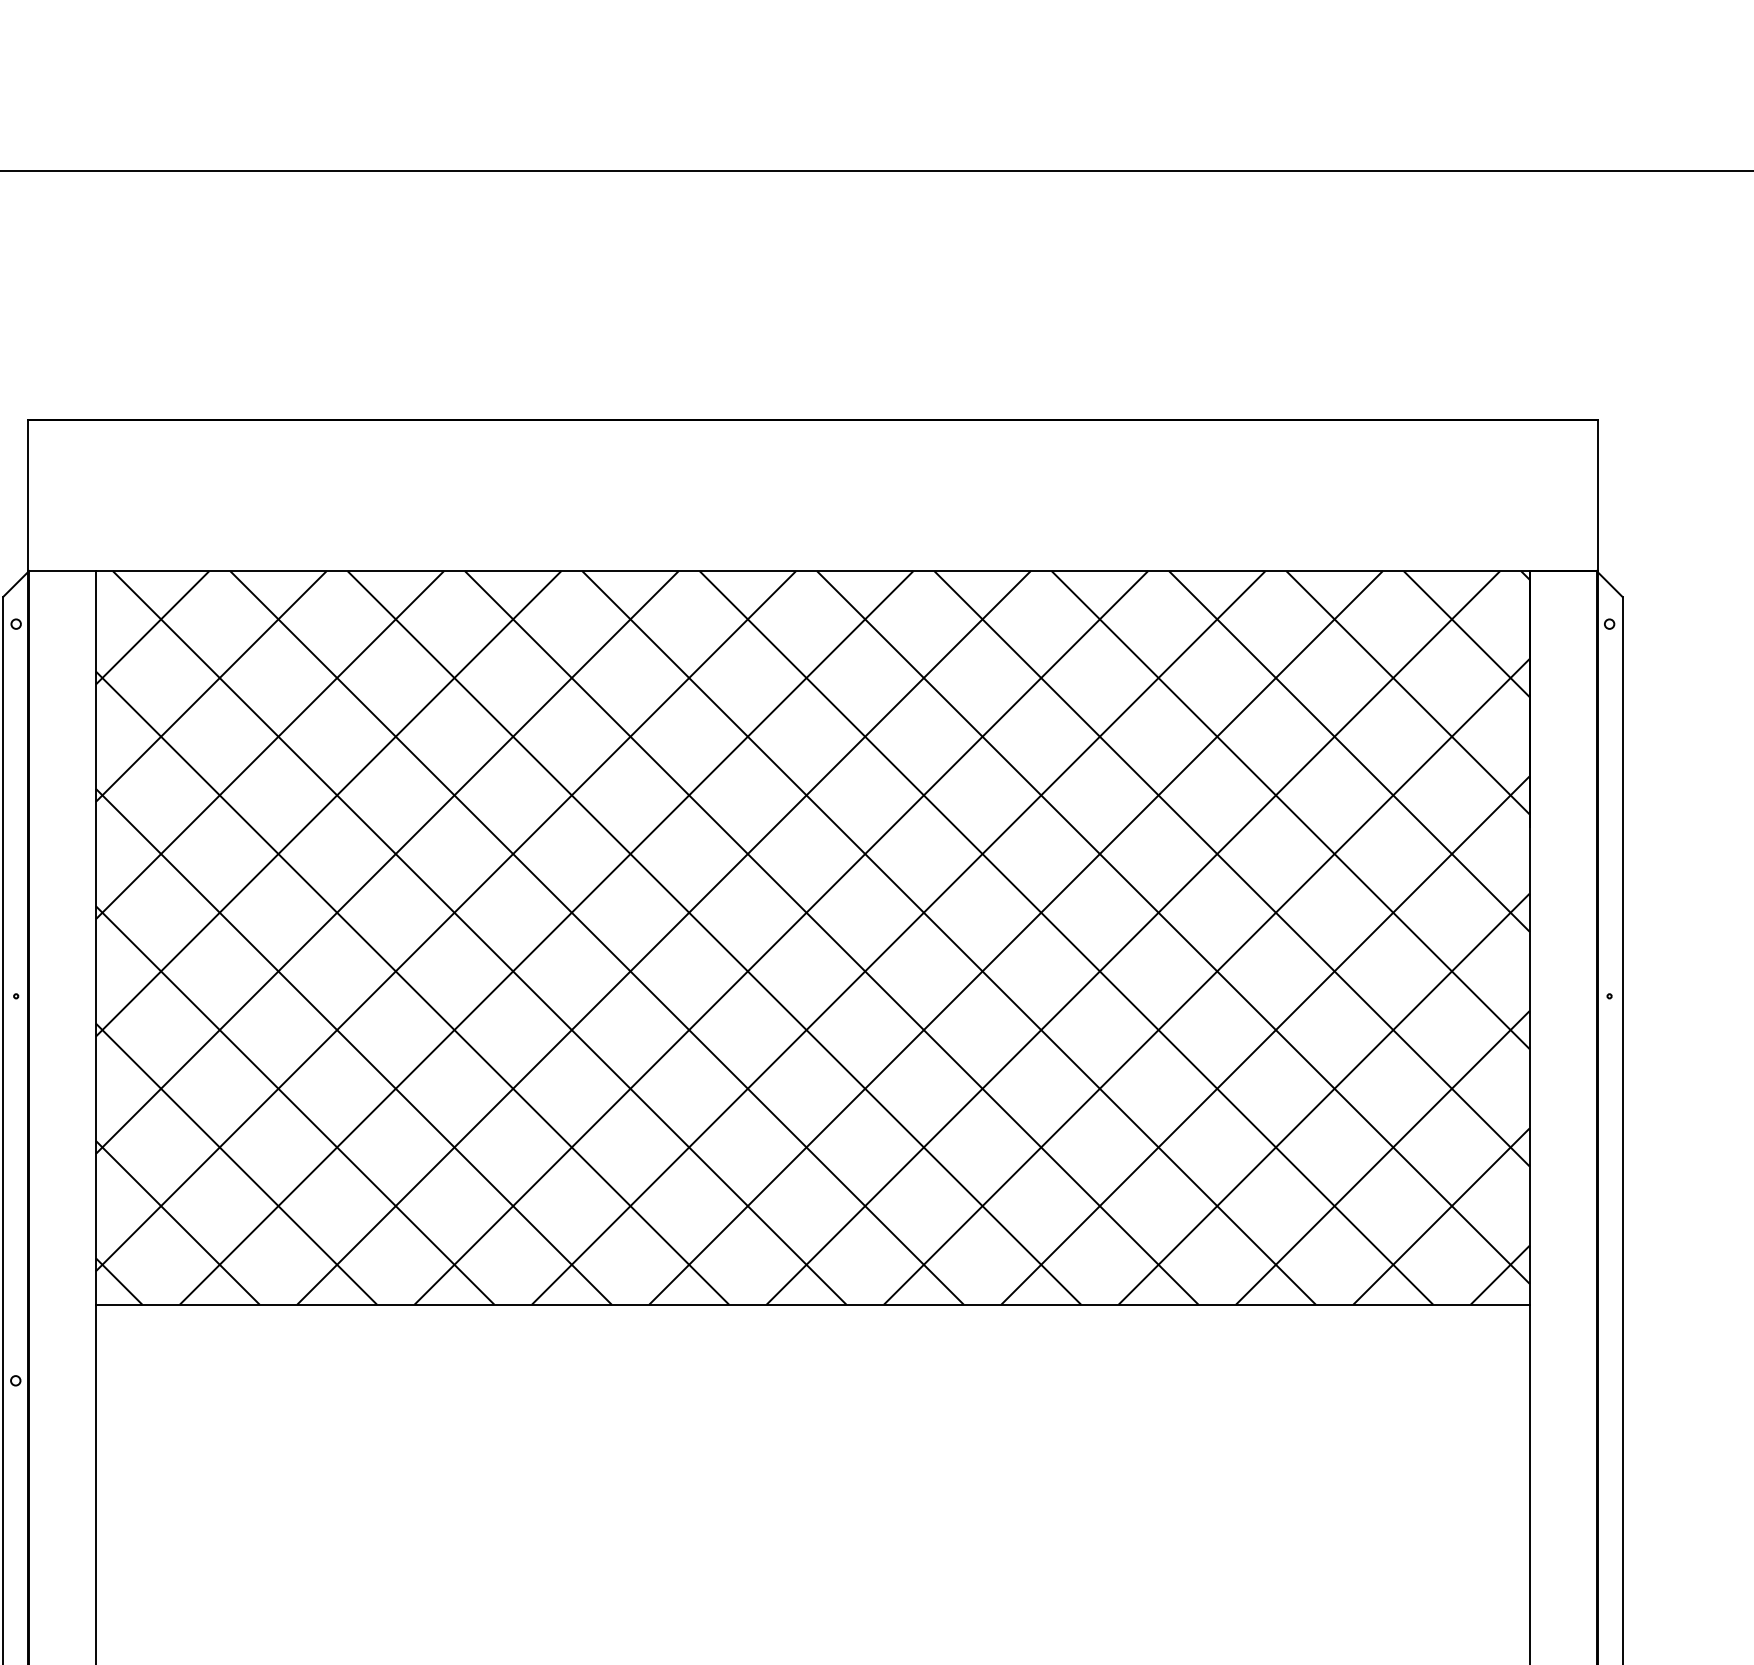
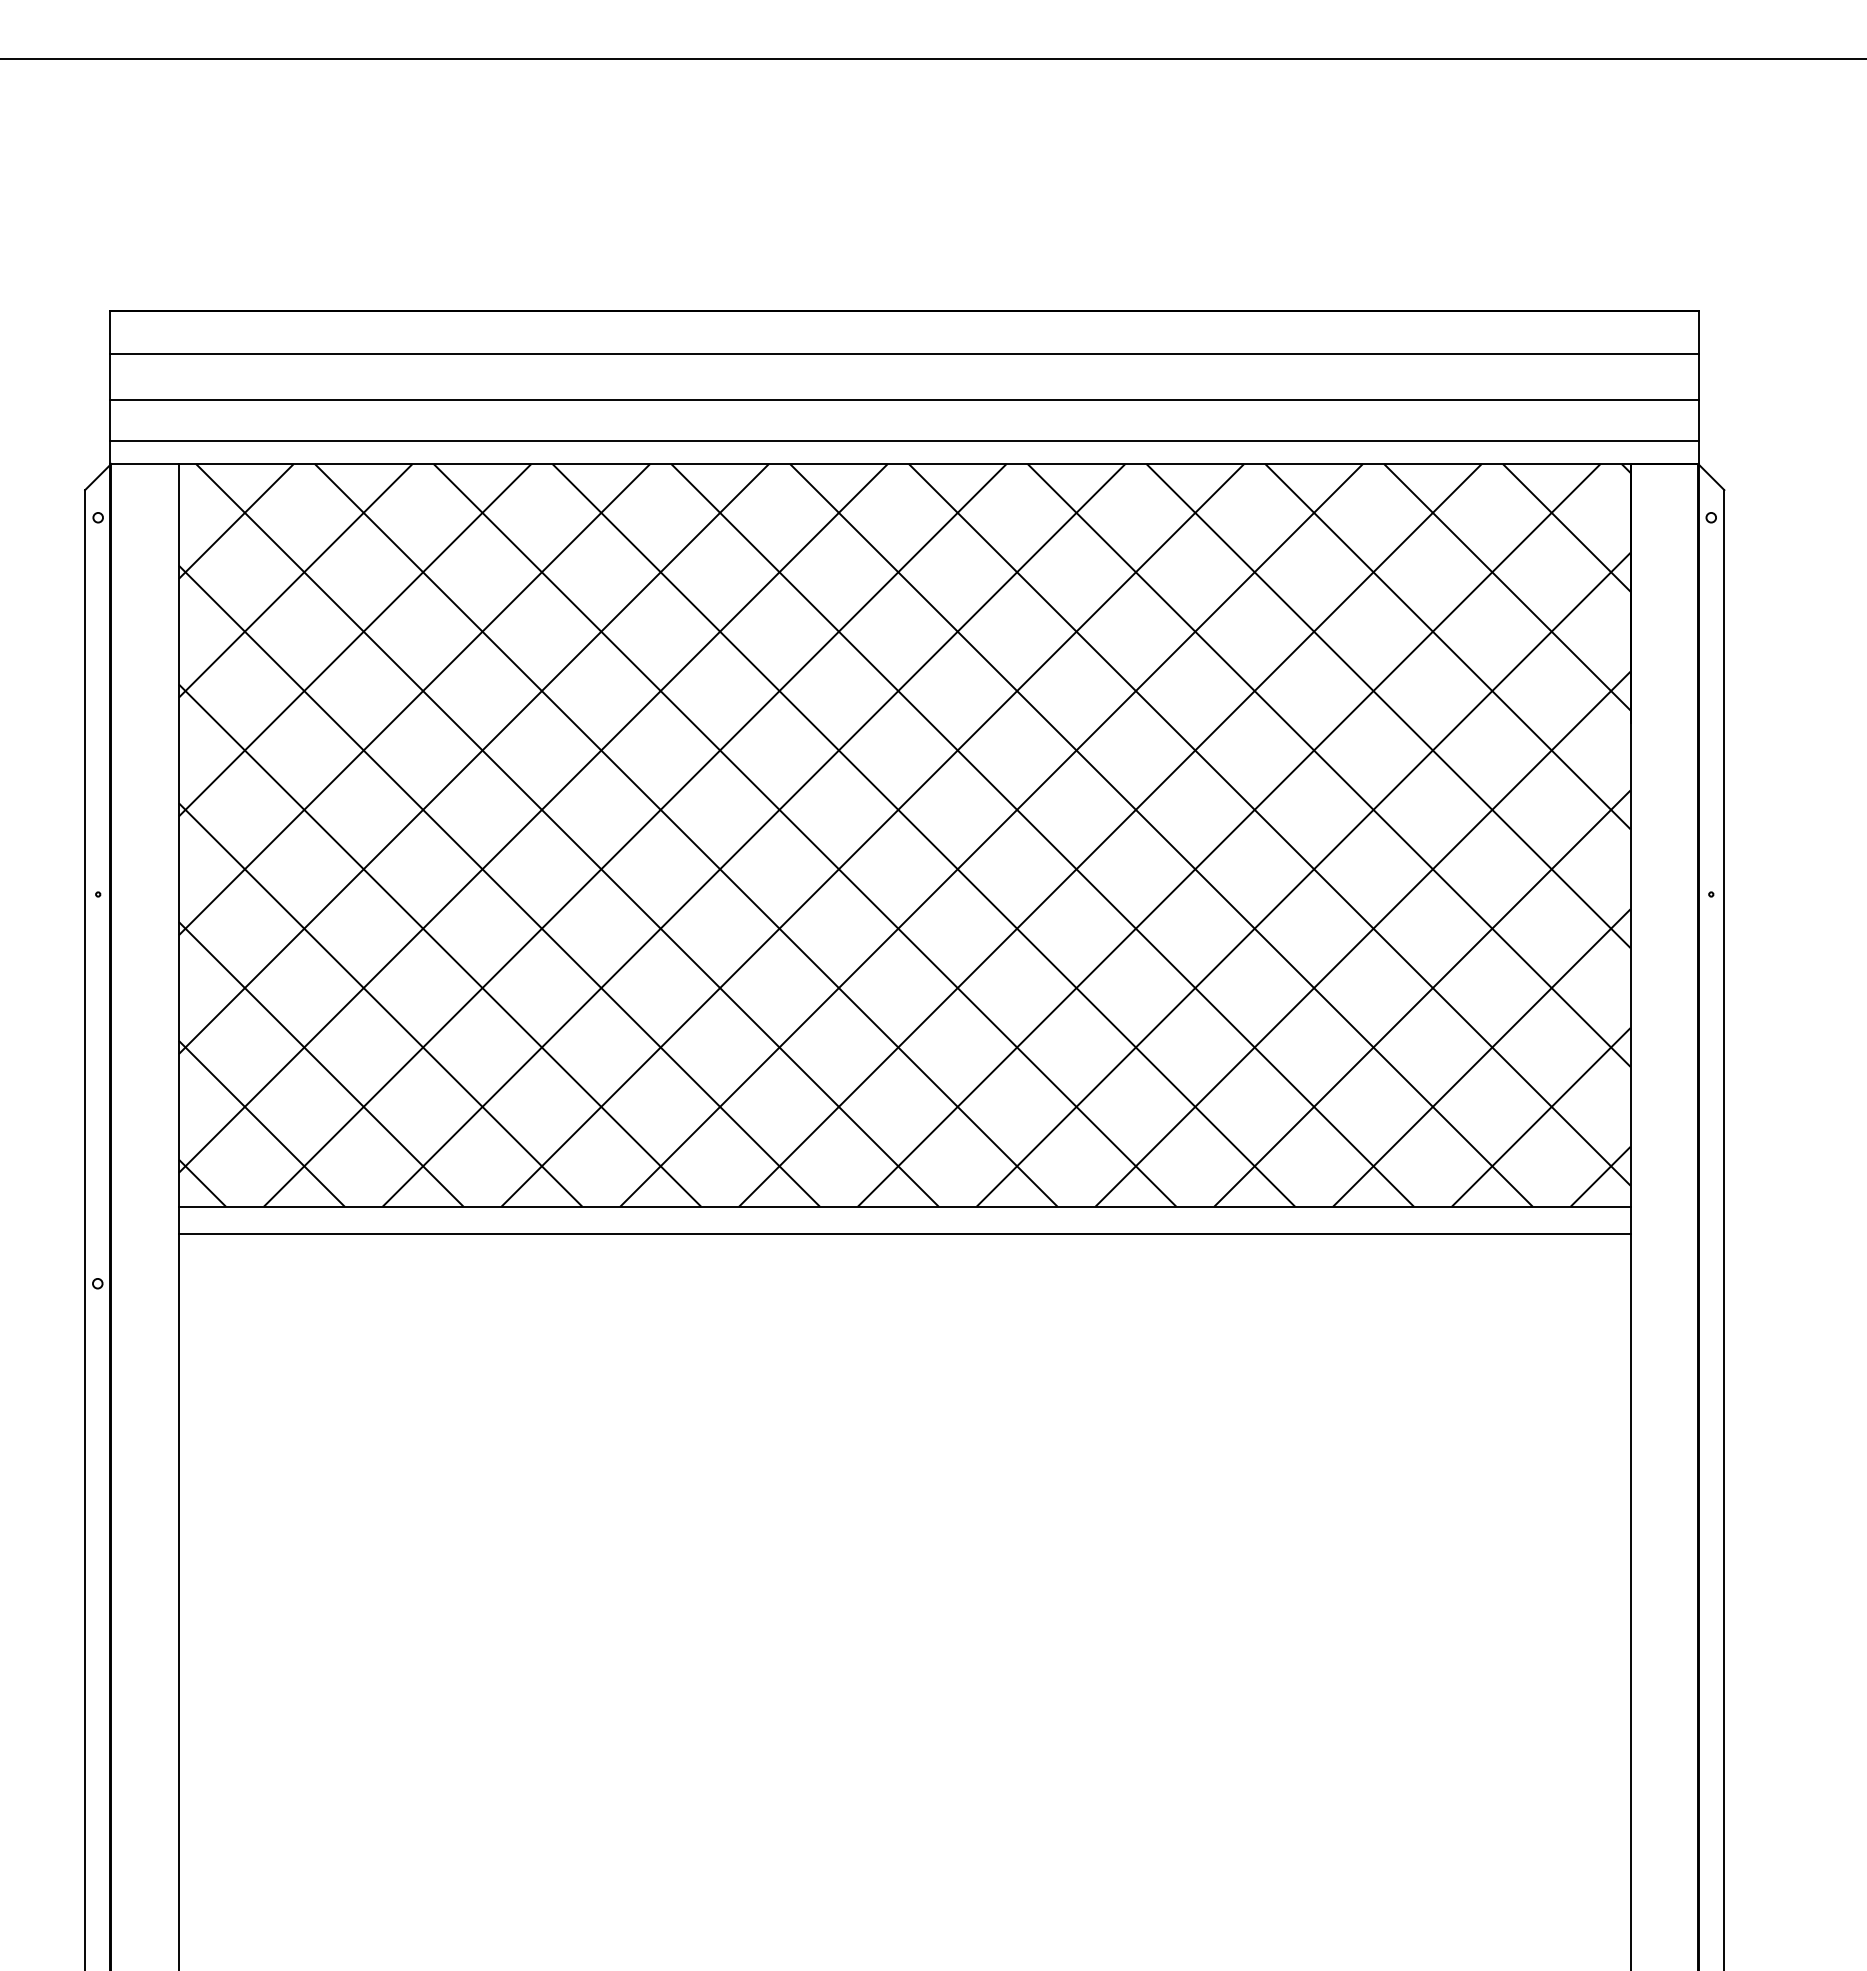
line: (812, 461) -> (904, 353), added
line: (812, 507) -> (904, 399), added
line: (812, 547) -> (904, 440), added
line: (812, 1331) -> (904, 1233), added

